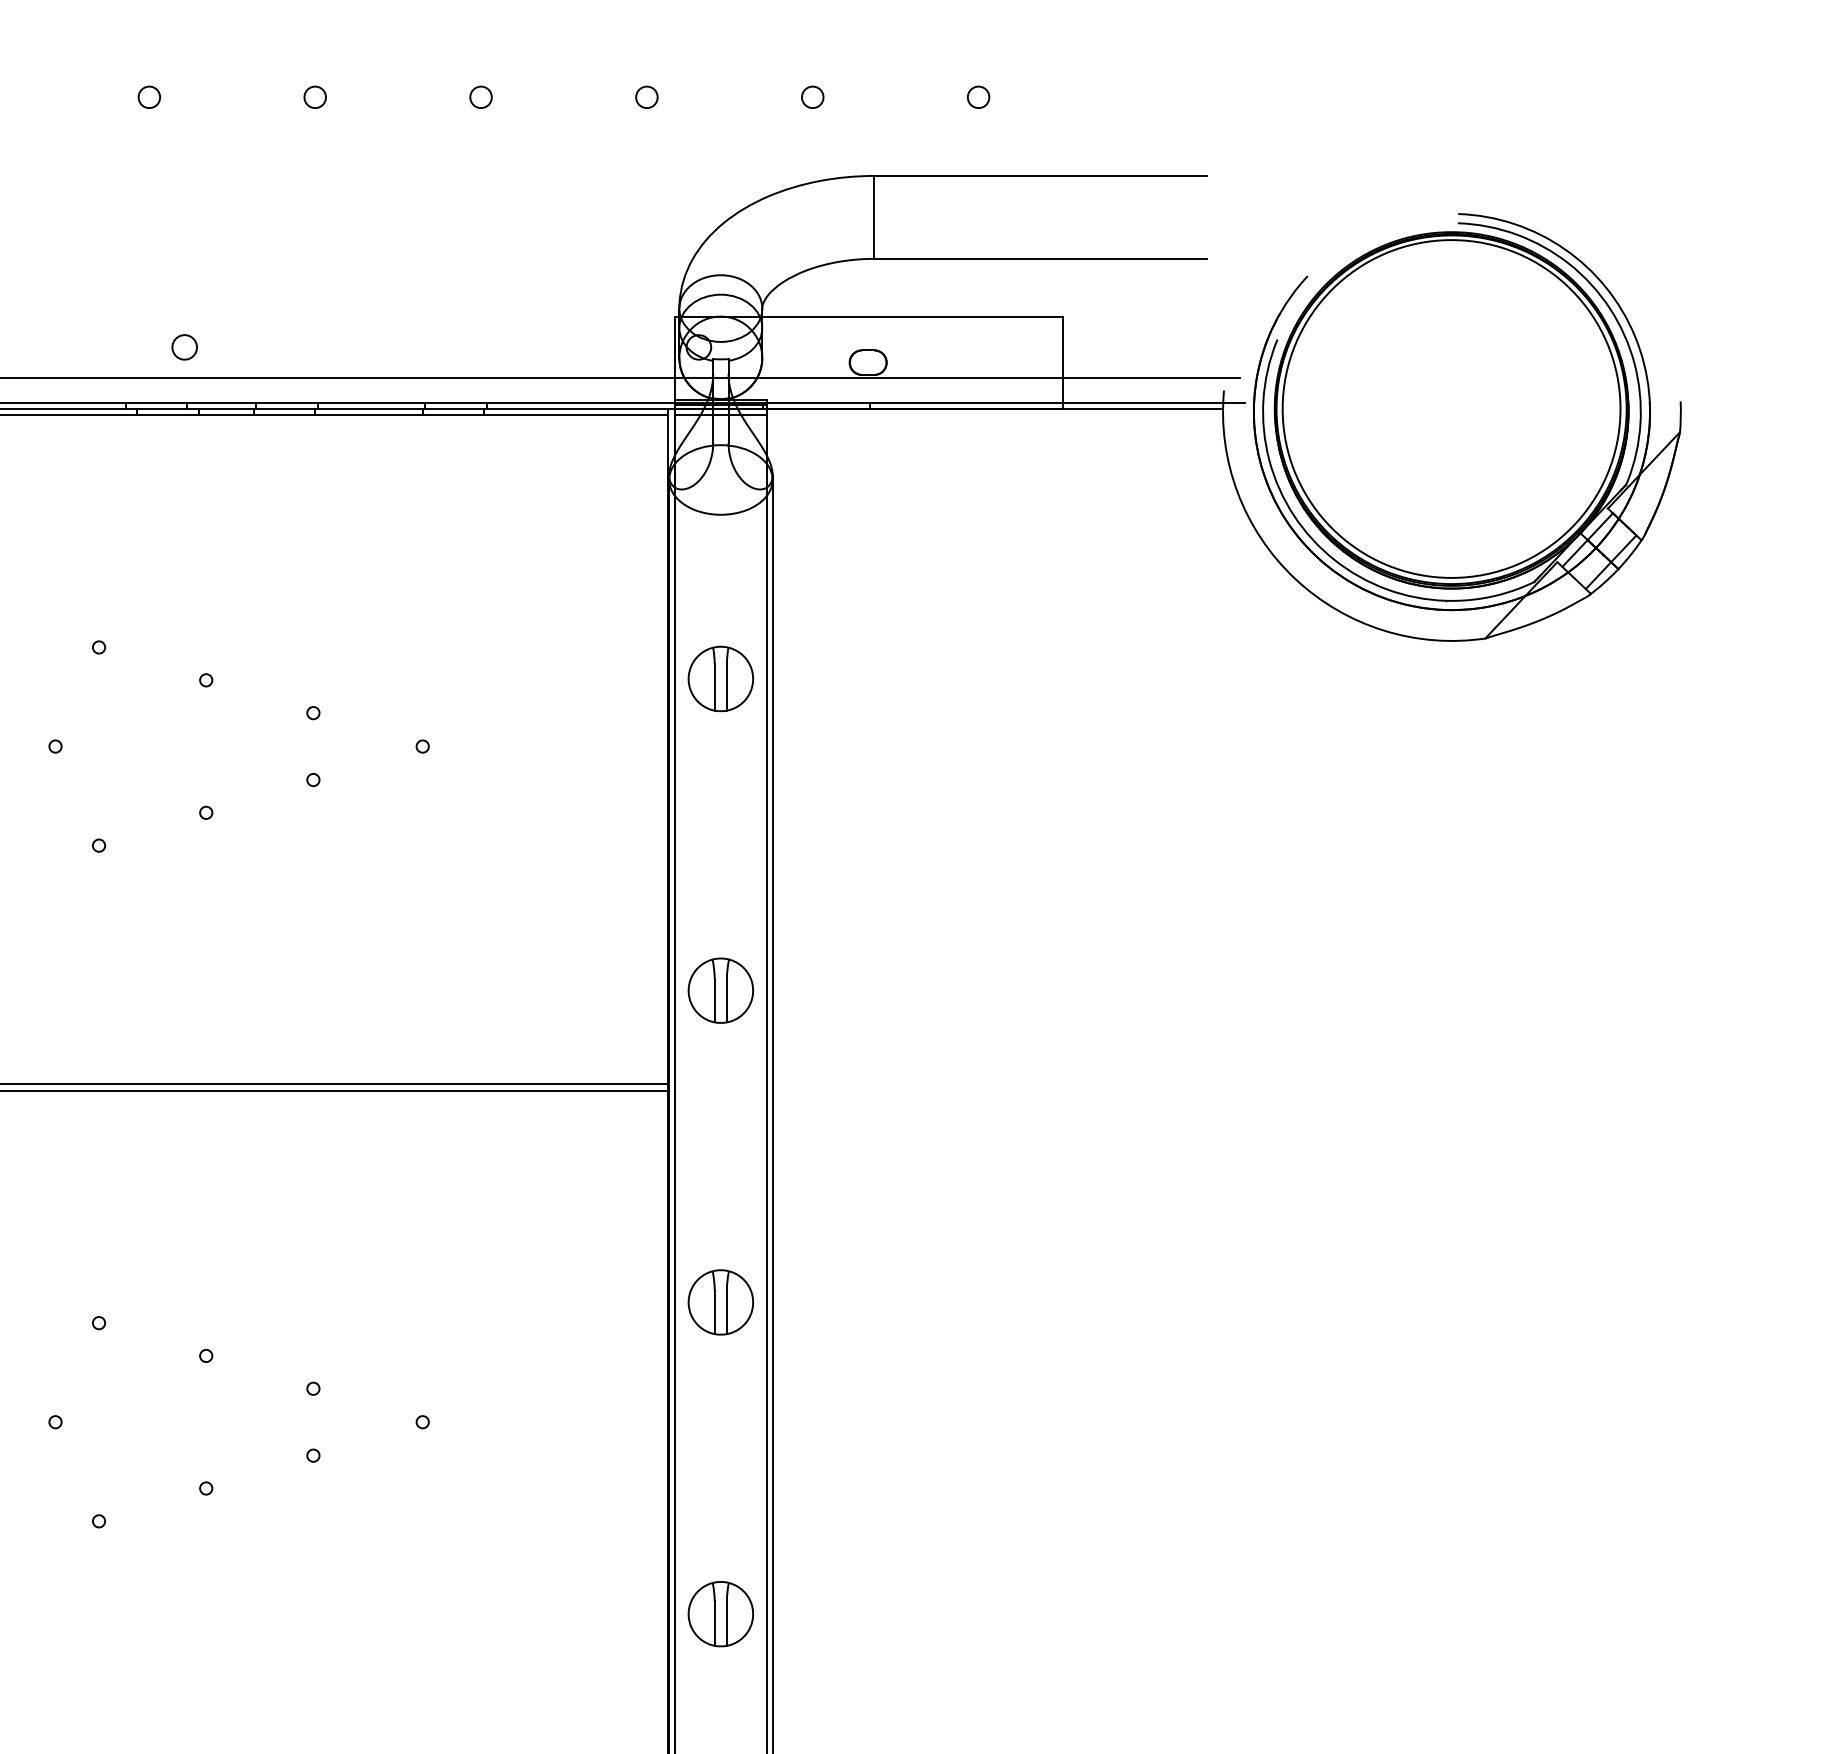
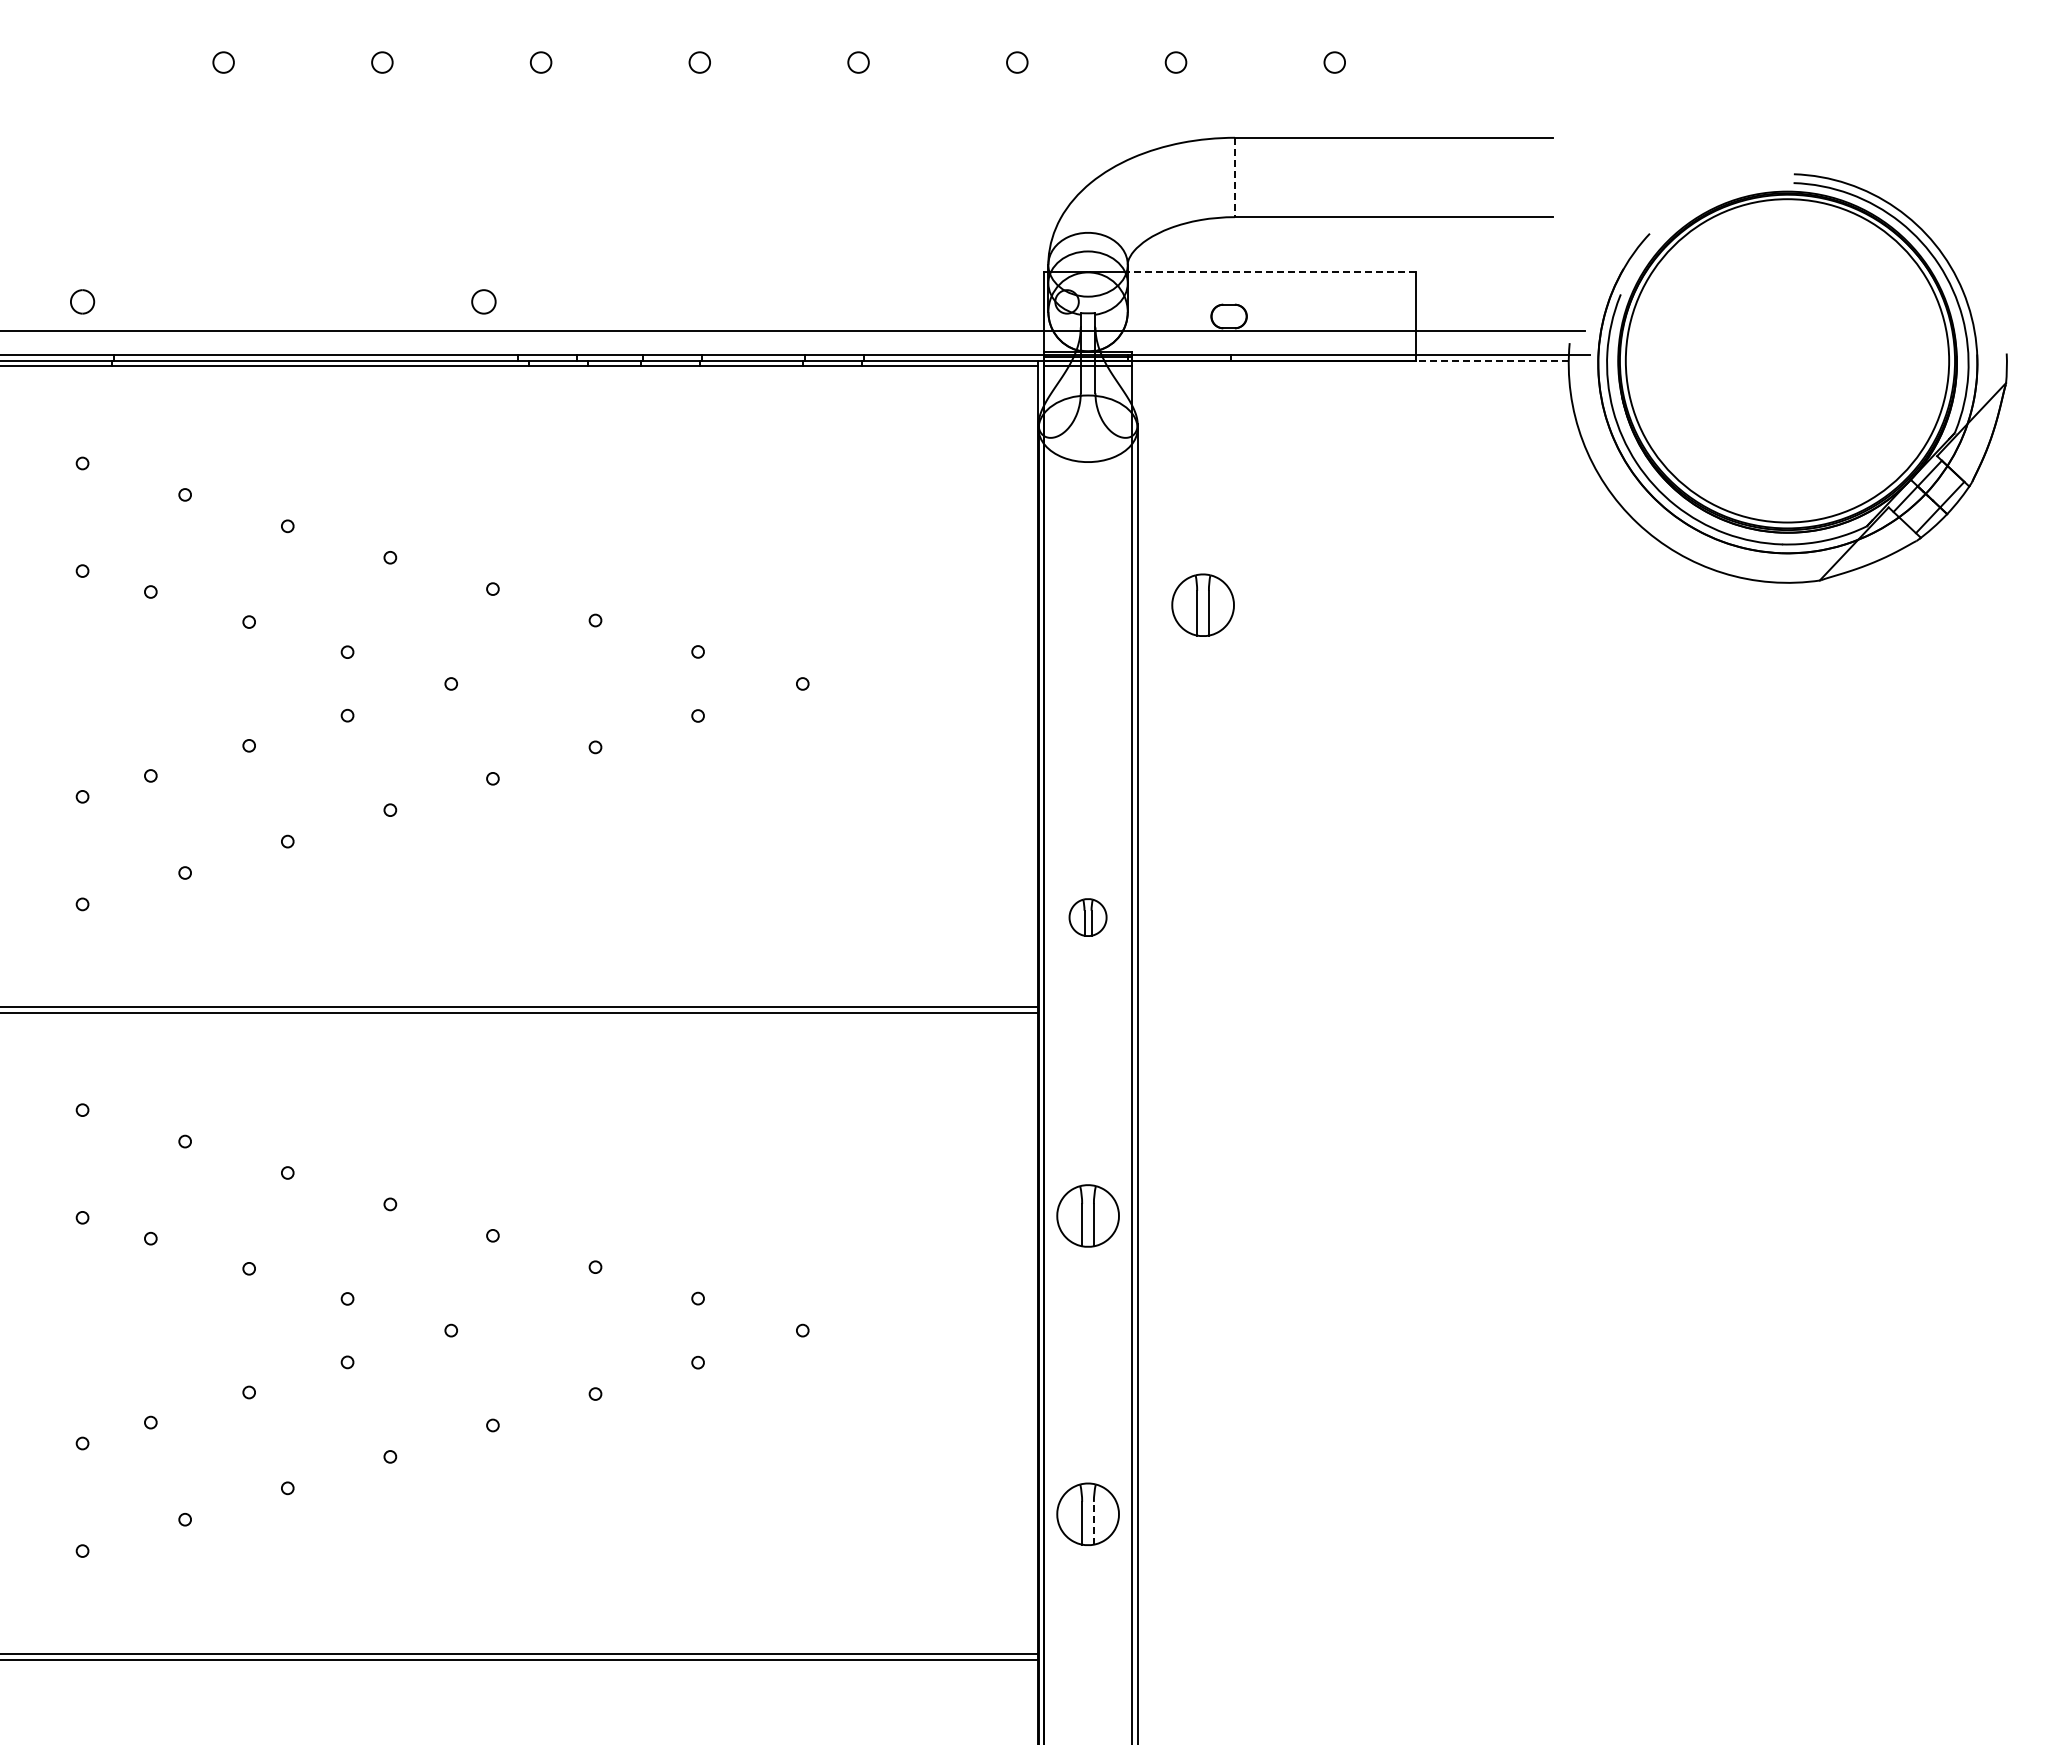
line: (874, 217) -> (1235, 177), solid -> dashed
line: (912, 316) -> (1271, 272), solid -> dashed
circle: (184, 346) -> (483, 301), moved
line: (1142, 408) -> (1491, 360), solid -> dashed
part: (720, 678) -> (1202, 604), moved
part: (720, 990) -> (1087, 917), size x0.6
line: (726, 1622) -> (1093, 1522), solid -> dashed

